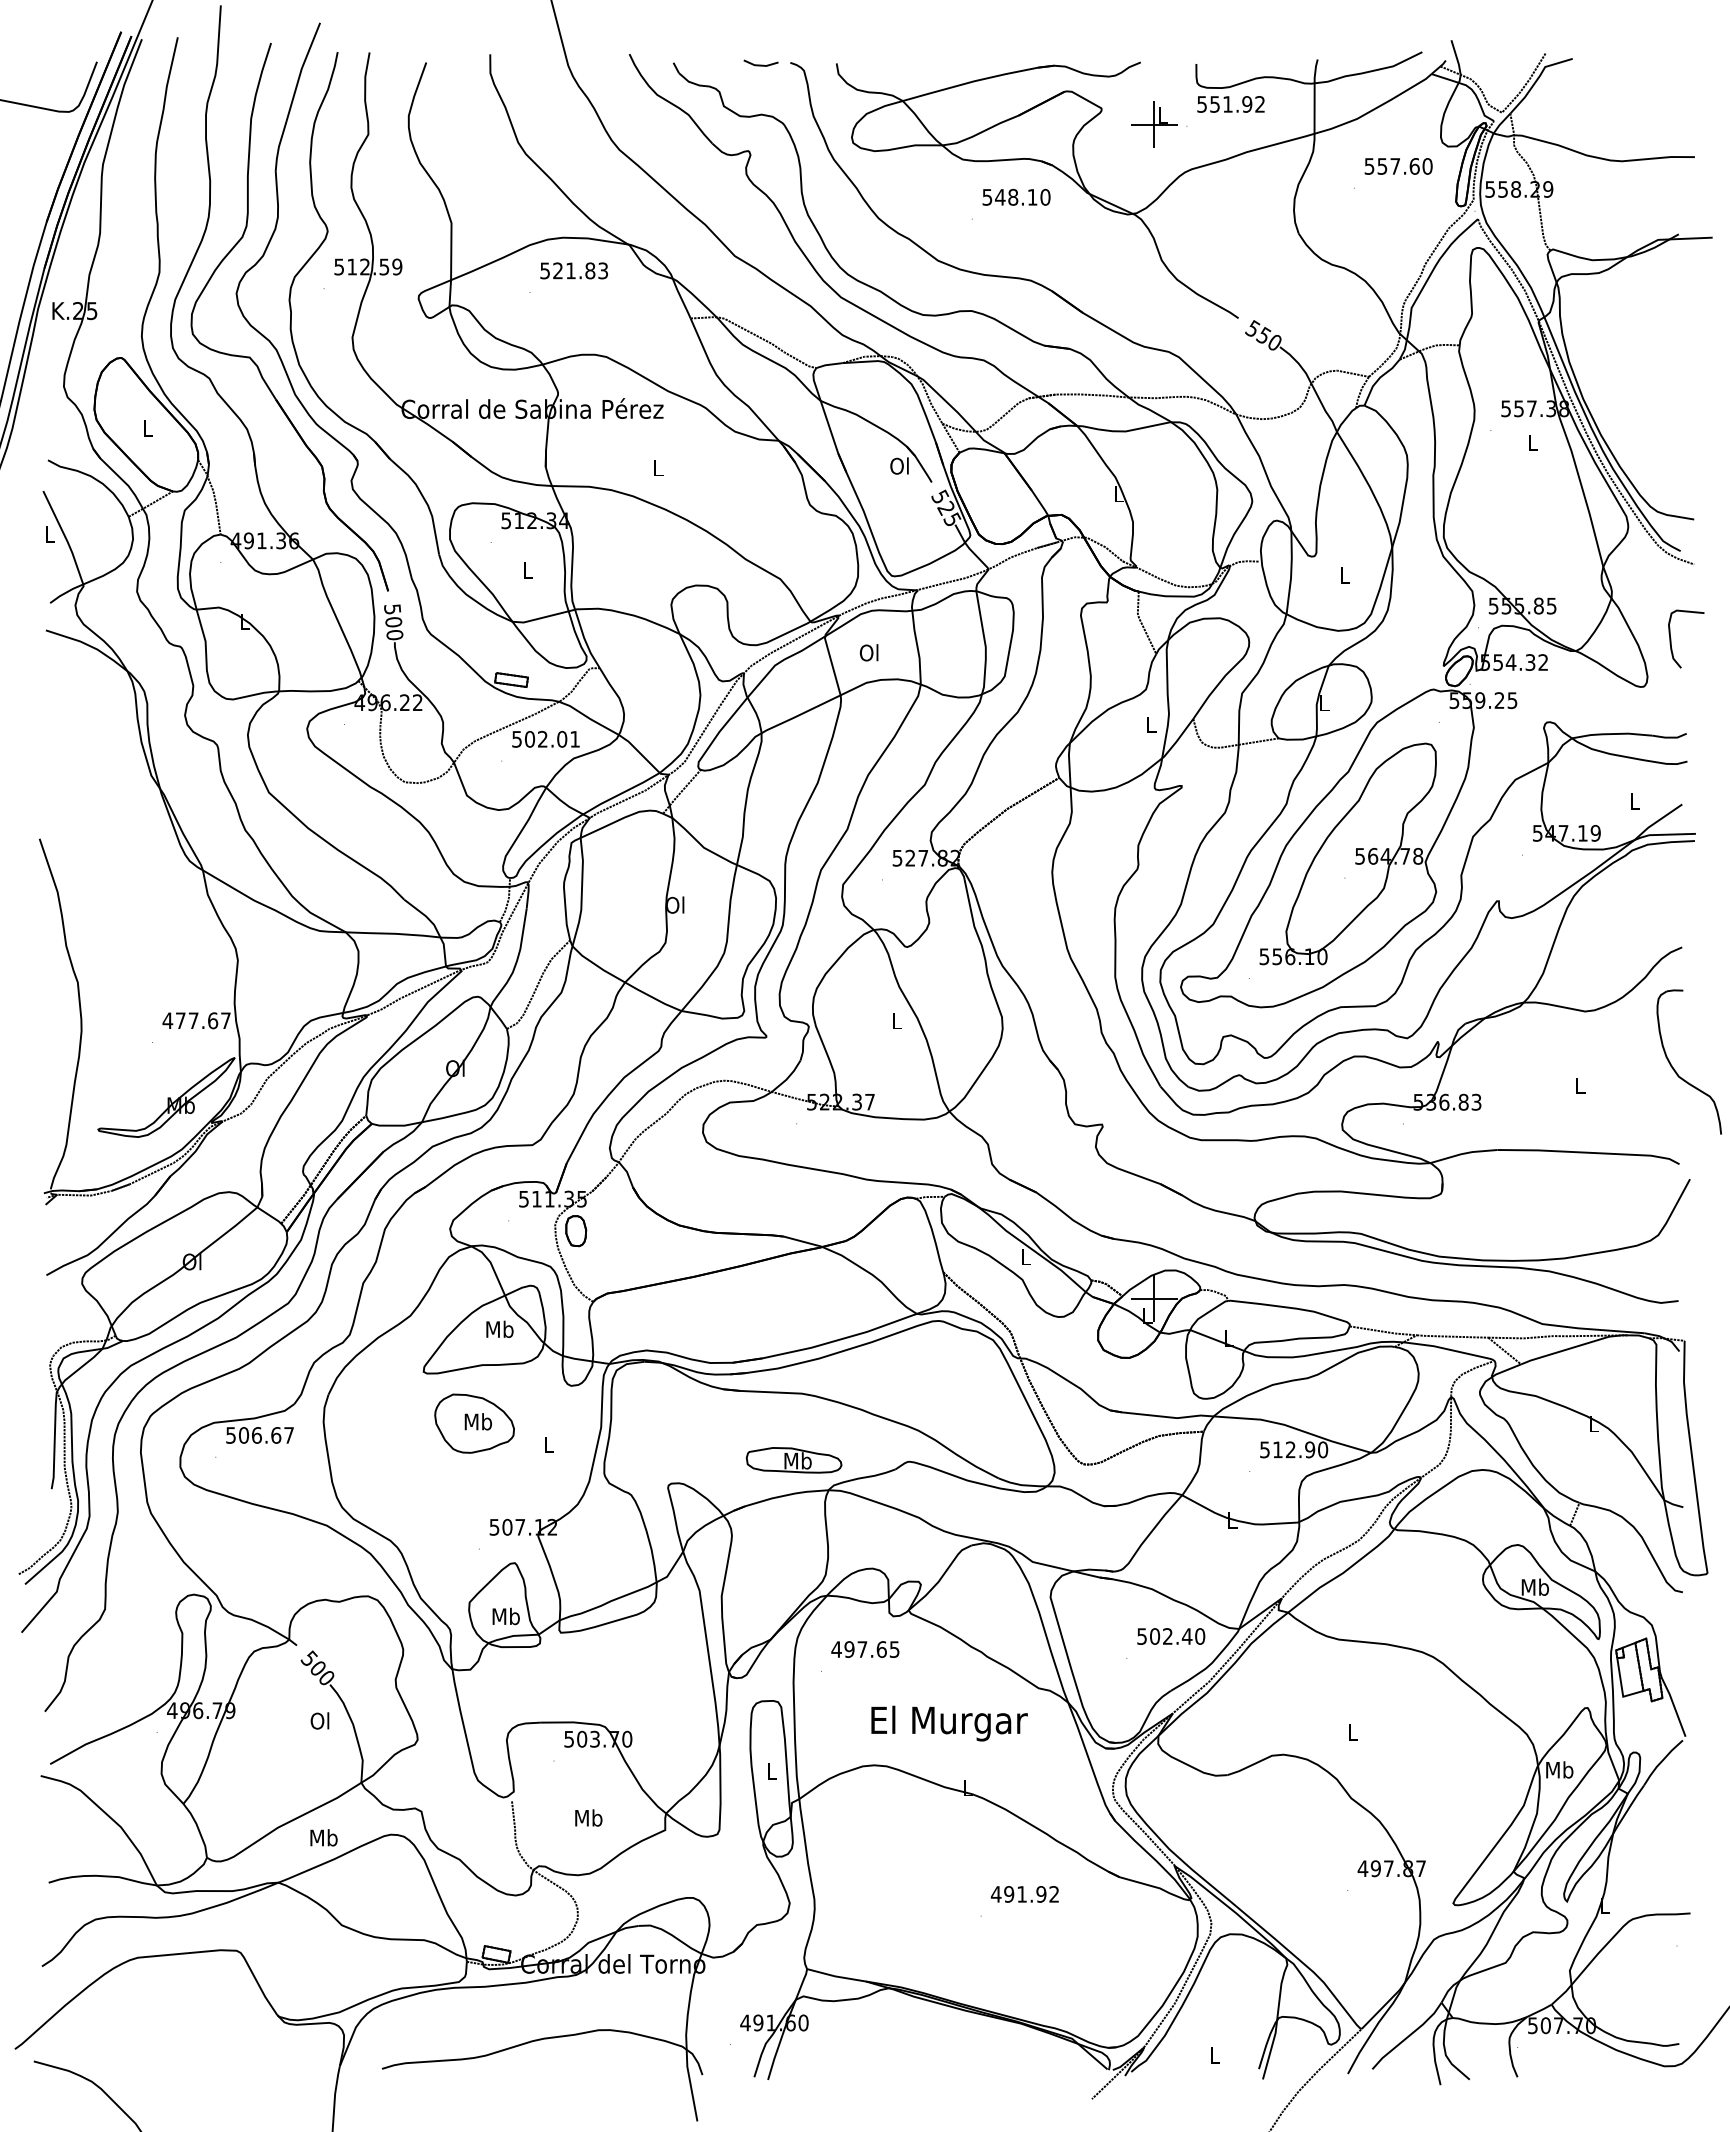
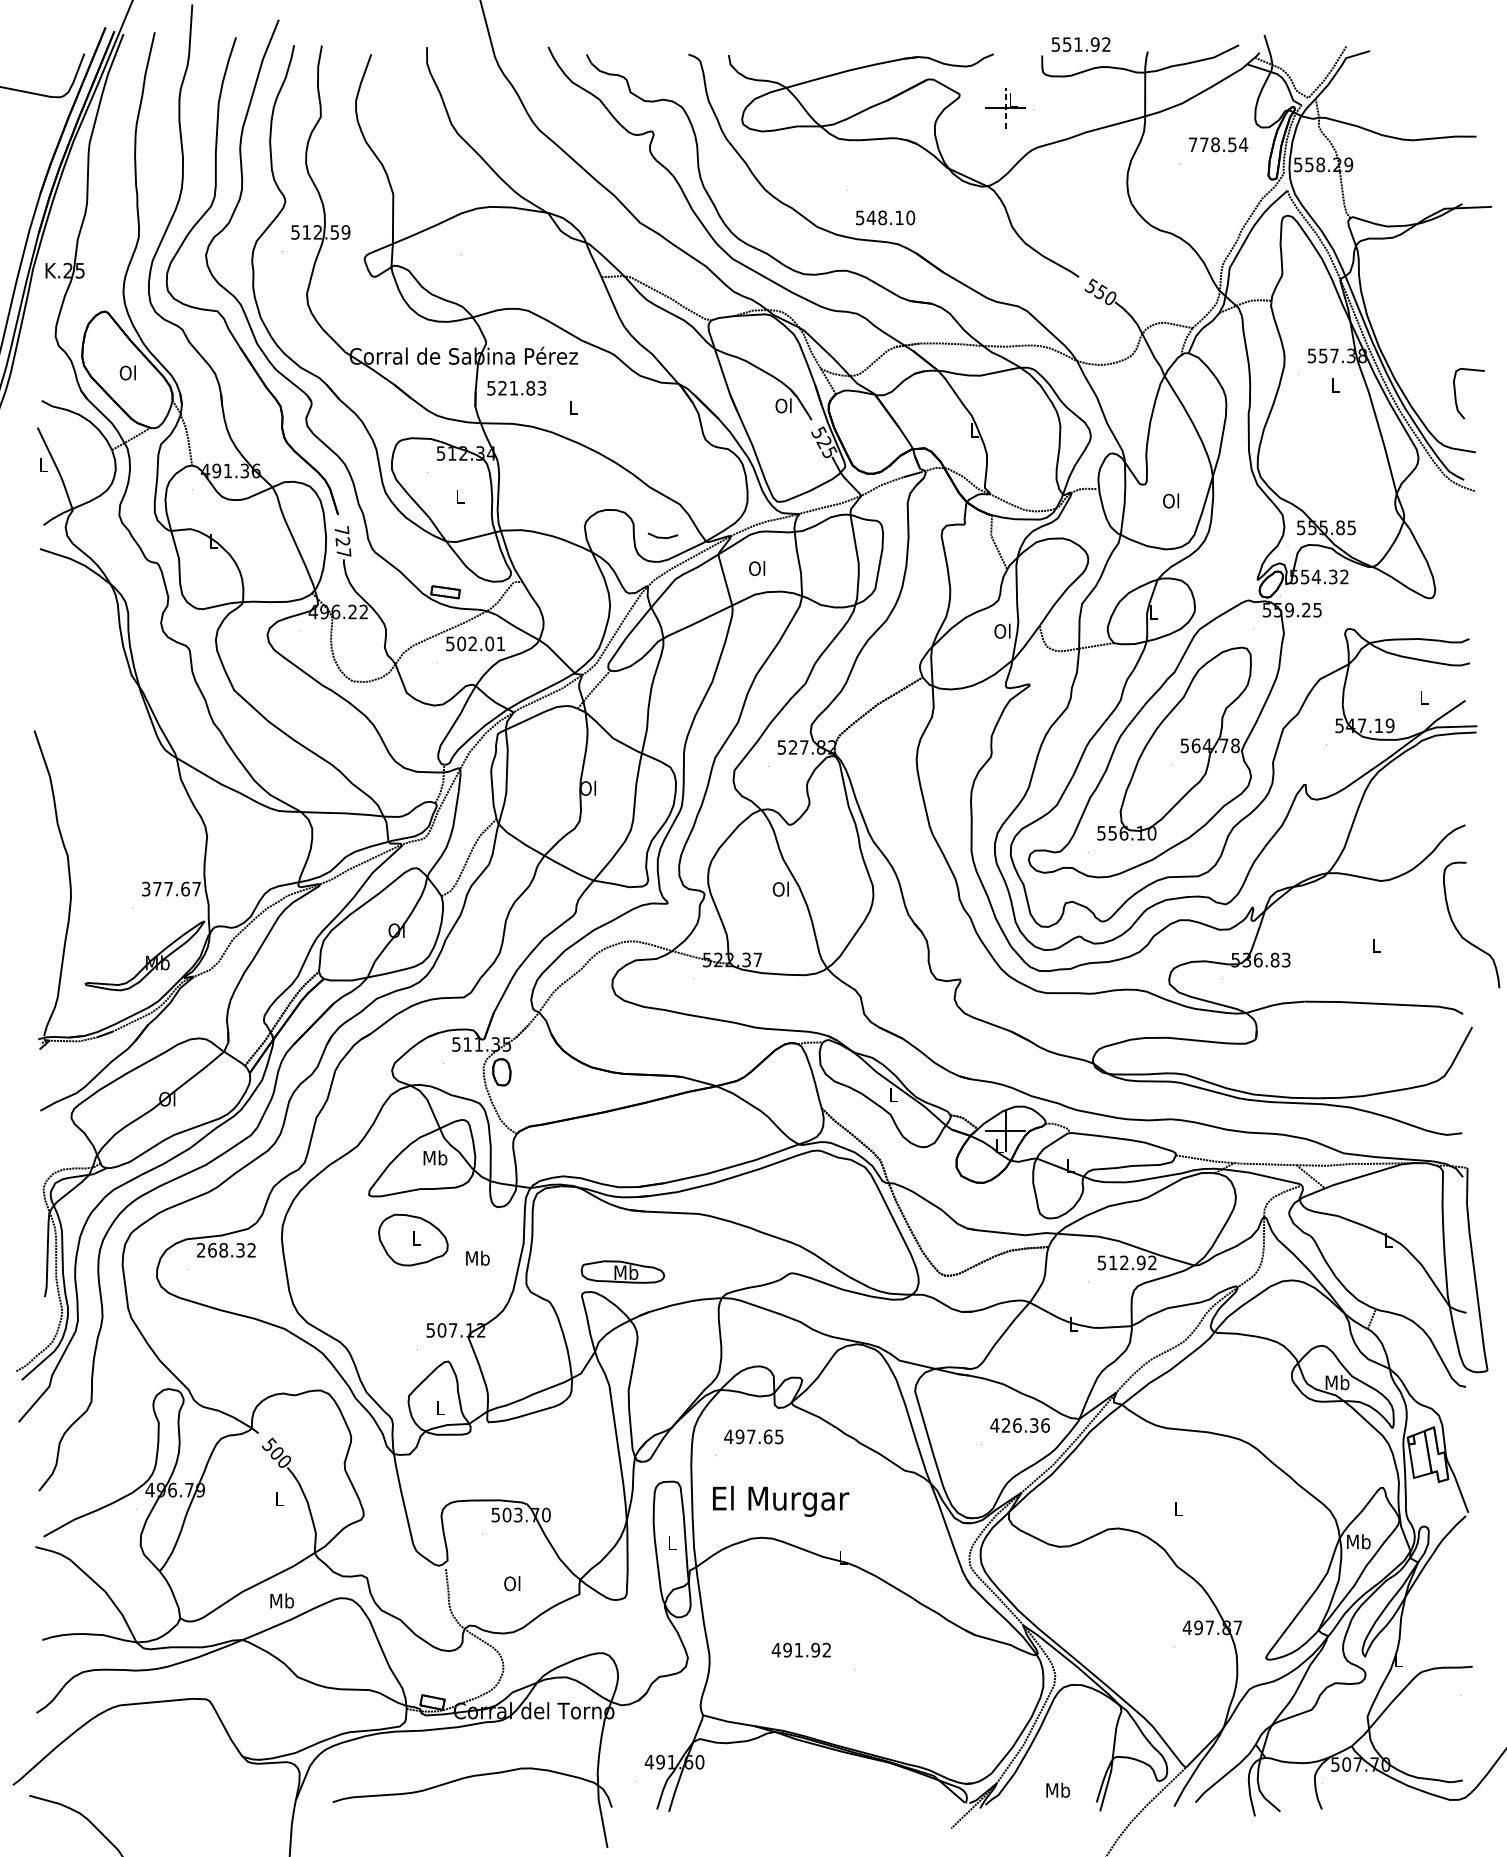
line: (760, 64) -> (662, 536), moved
text: (1230, 104) -> (1080, 44), moved
line: (1154, 124) -> (1005, 108), solid -> dashed
text: (1398, 166) -> (1218, 144), 557.60 -> 778.54
text: (1016, 196) -> (885, 217), moved
text: (573, 270) -> (516, 387), moved
text: (146, 427) -> (127, 372), L -> Ol
text: (1344, 574) -> (1171, 500), L -> Ol
text: (393, 622) -> (342, 542), 500 -> 727
curve: (1671, 638) -> (1456, 393), moved
text: (1150, 724) -> (1002, 630), L -> Ol
text: (167, 1020) -> (145, 888), 477.67 -> 377.67
text: (896, 1020) -> (780, 888), L -> Ol
text: (477, 1421) -> (415, 1238), Mb -> L
text: (259, 1435) -> (225, 1250), 506.67 -> 268.32
text: (548, 1444) -> (477, 1258), L -> Mb
text: (1323, 1449) -> (1152, 1262), 512.90 -> 512.92
part: (793, 1460) -> (622, 1272), moved
text: (505, 1616) -> (440, 1408), Mb -> L
text: (1170, 1636) -> (1019, 1425), 502.40 -> 426.36
text: (319, 1720) -> (278, 1498), Ol -> L
text: (949, 1723) -> (780, 1501), moved
text: (588, 1817) -> (512, 1583), Mb -> Ol
text: (1024, 1894) -> (800, 1650), moved
text: (1214, 2054) -> (1057, 1789), L -> Mb

